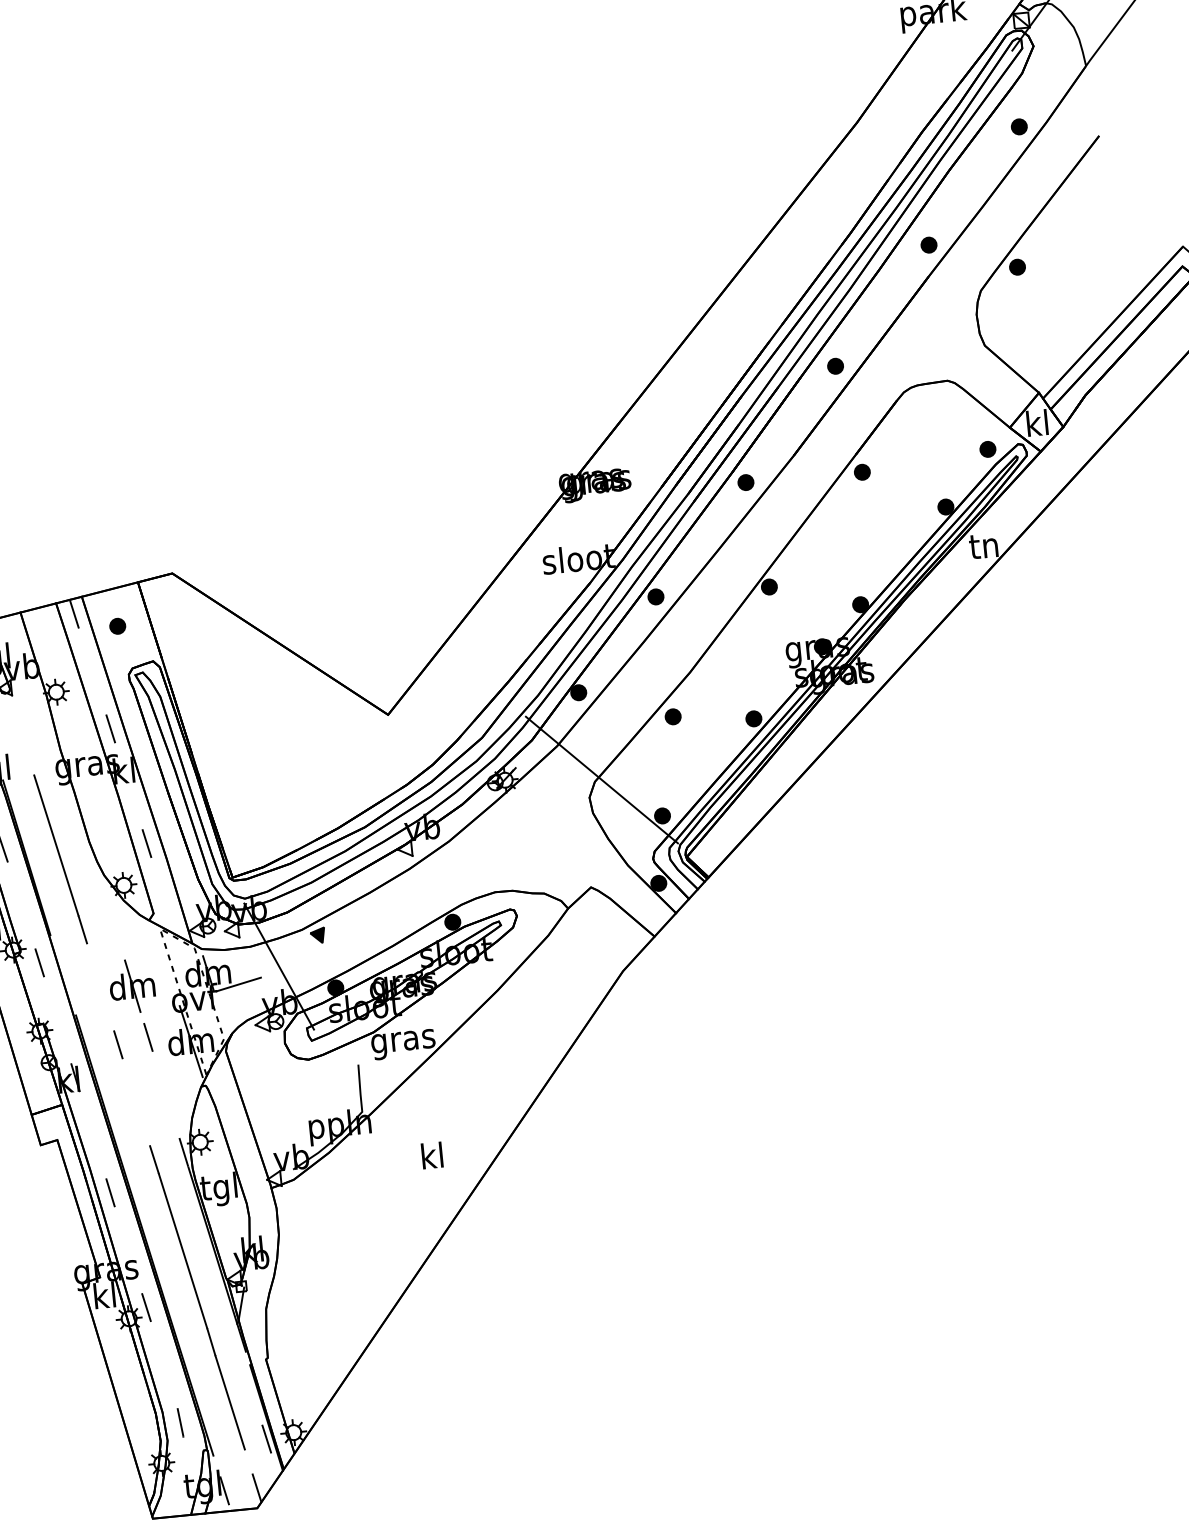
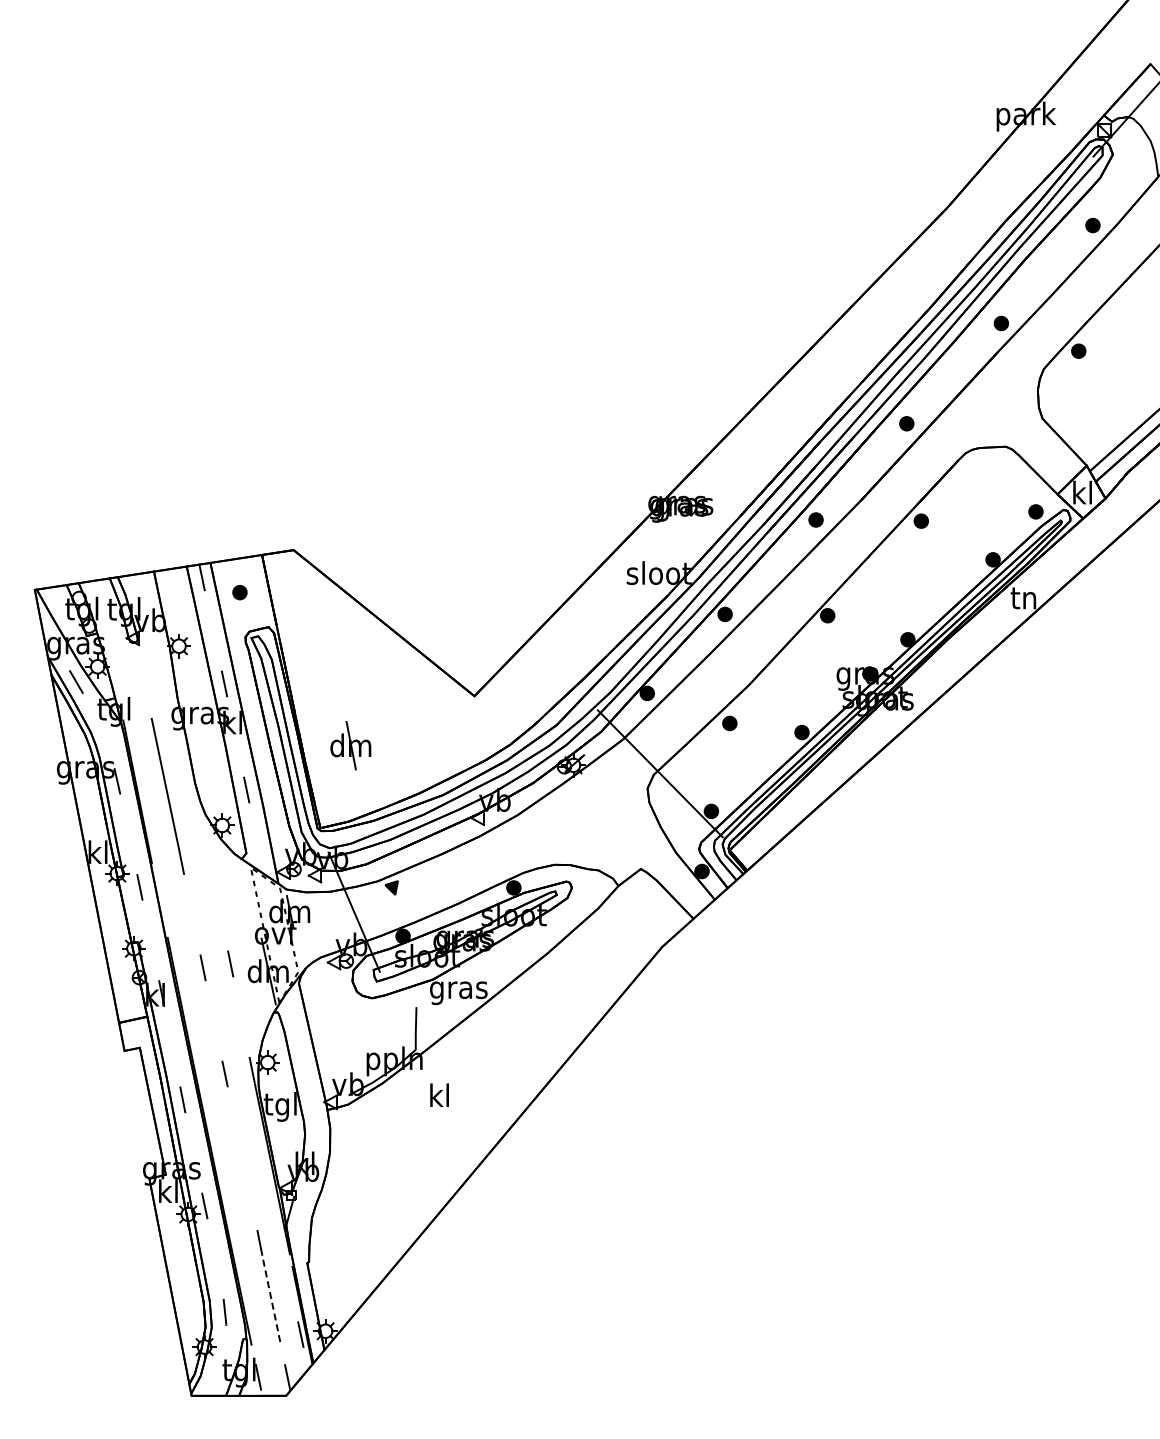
line: (237, 984) -> (315, 924), removed
part: (131, 986) -> (350, 745), moved
text: (432, 1154) -> (439, 1094), moved
line: (182, 1250) -> (242, 1158), removed
line: (230, 1402) -> (271, 1298), solid -> dashed

